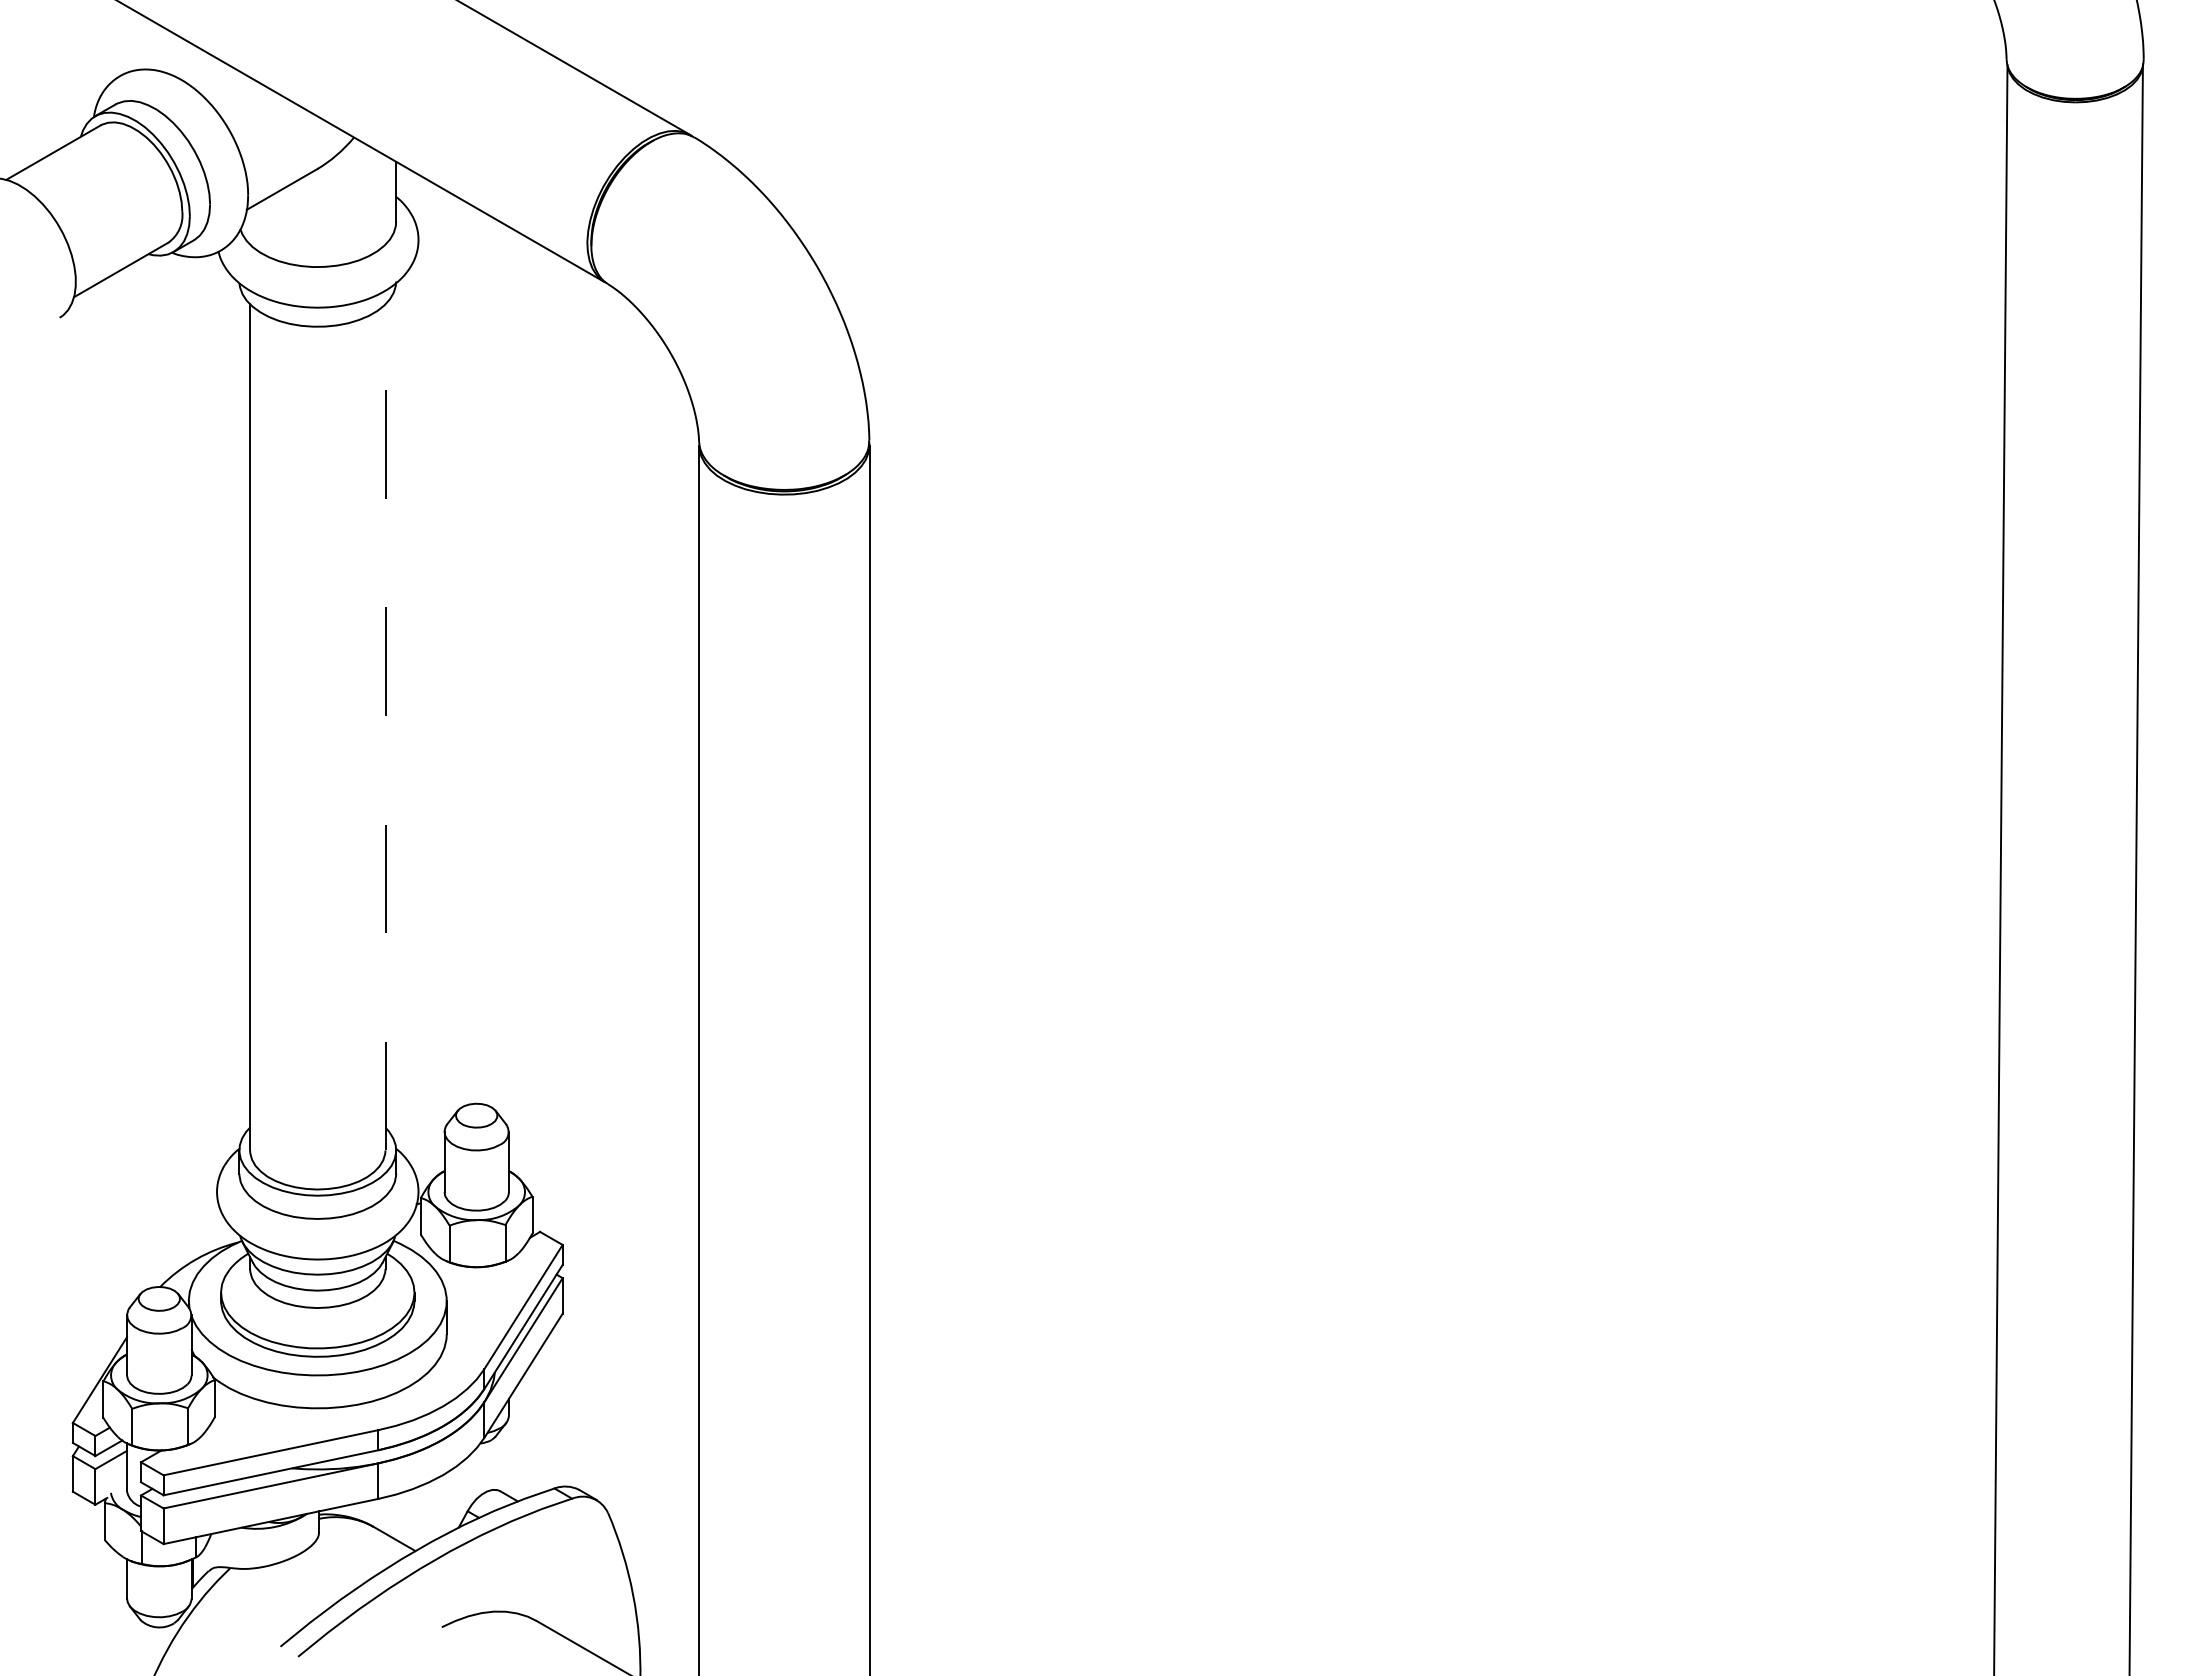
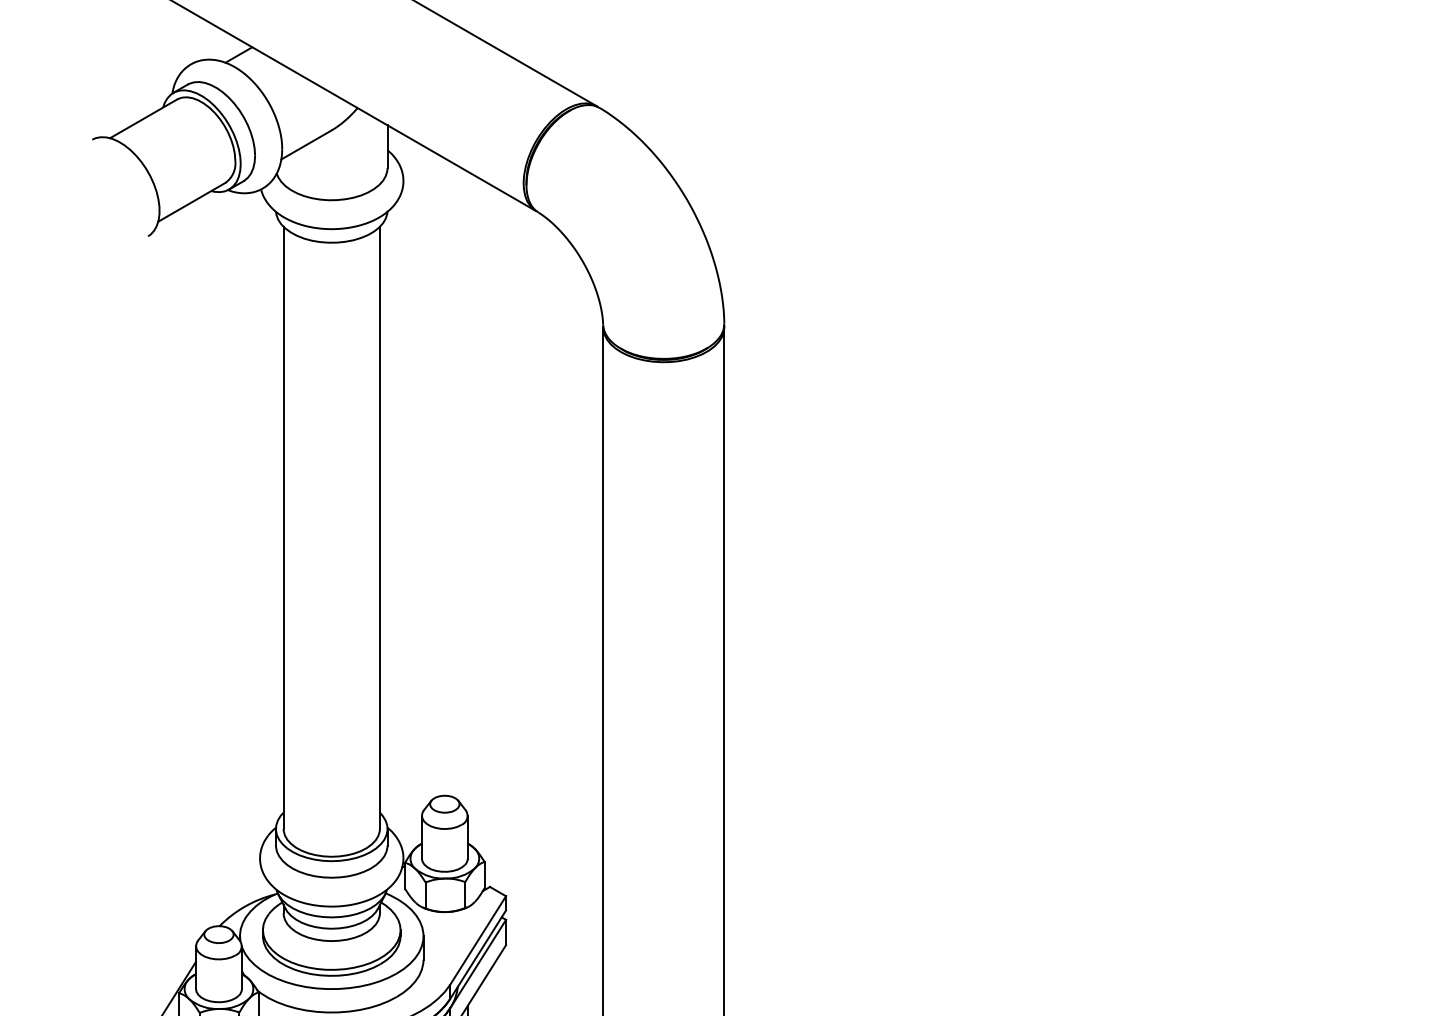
line: (187, 62) -> (239, 54), added
line: (385, 726) -> (379, 527), dashed -> solid

